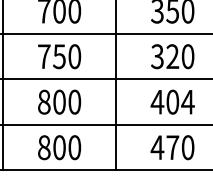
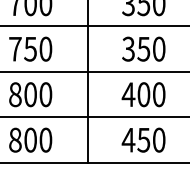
text: (172, 56) -> (143, 49), 320 -> 350
text: (187, 101) -> (158, 94), 404 -> 400
text: (172, 147) -> (143, 140), 470 -> 450

